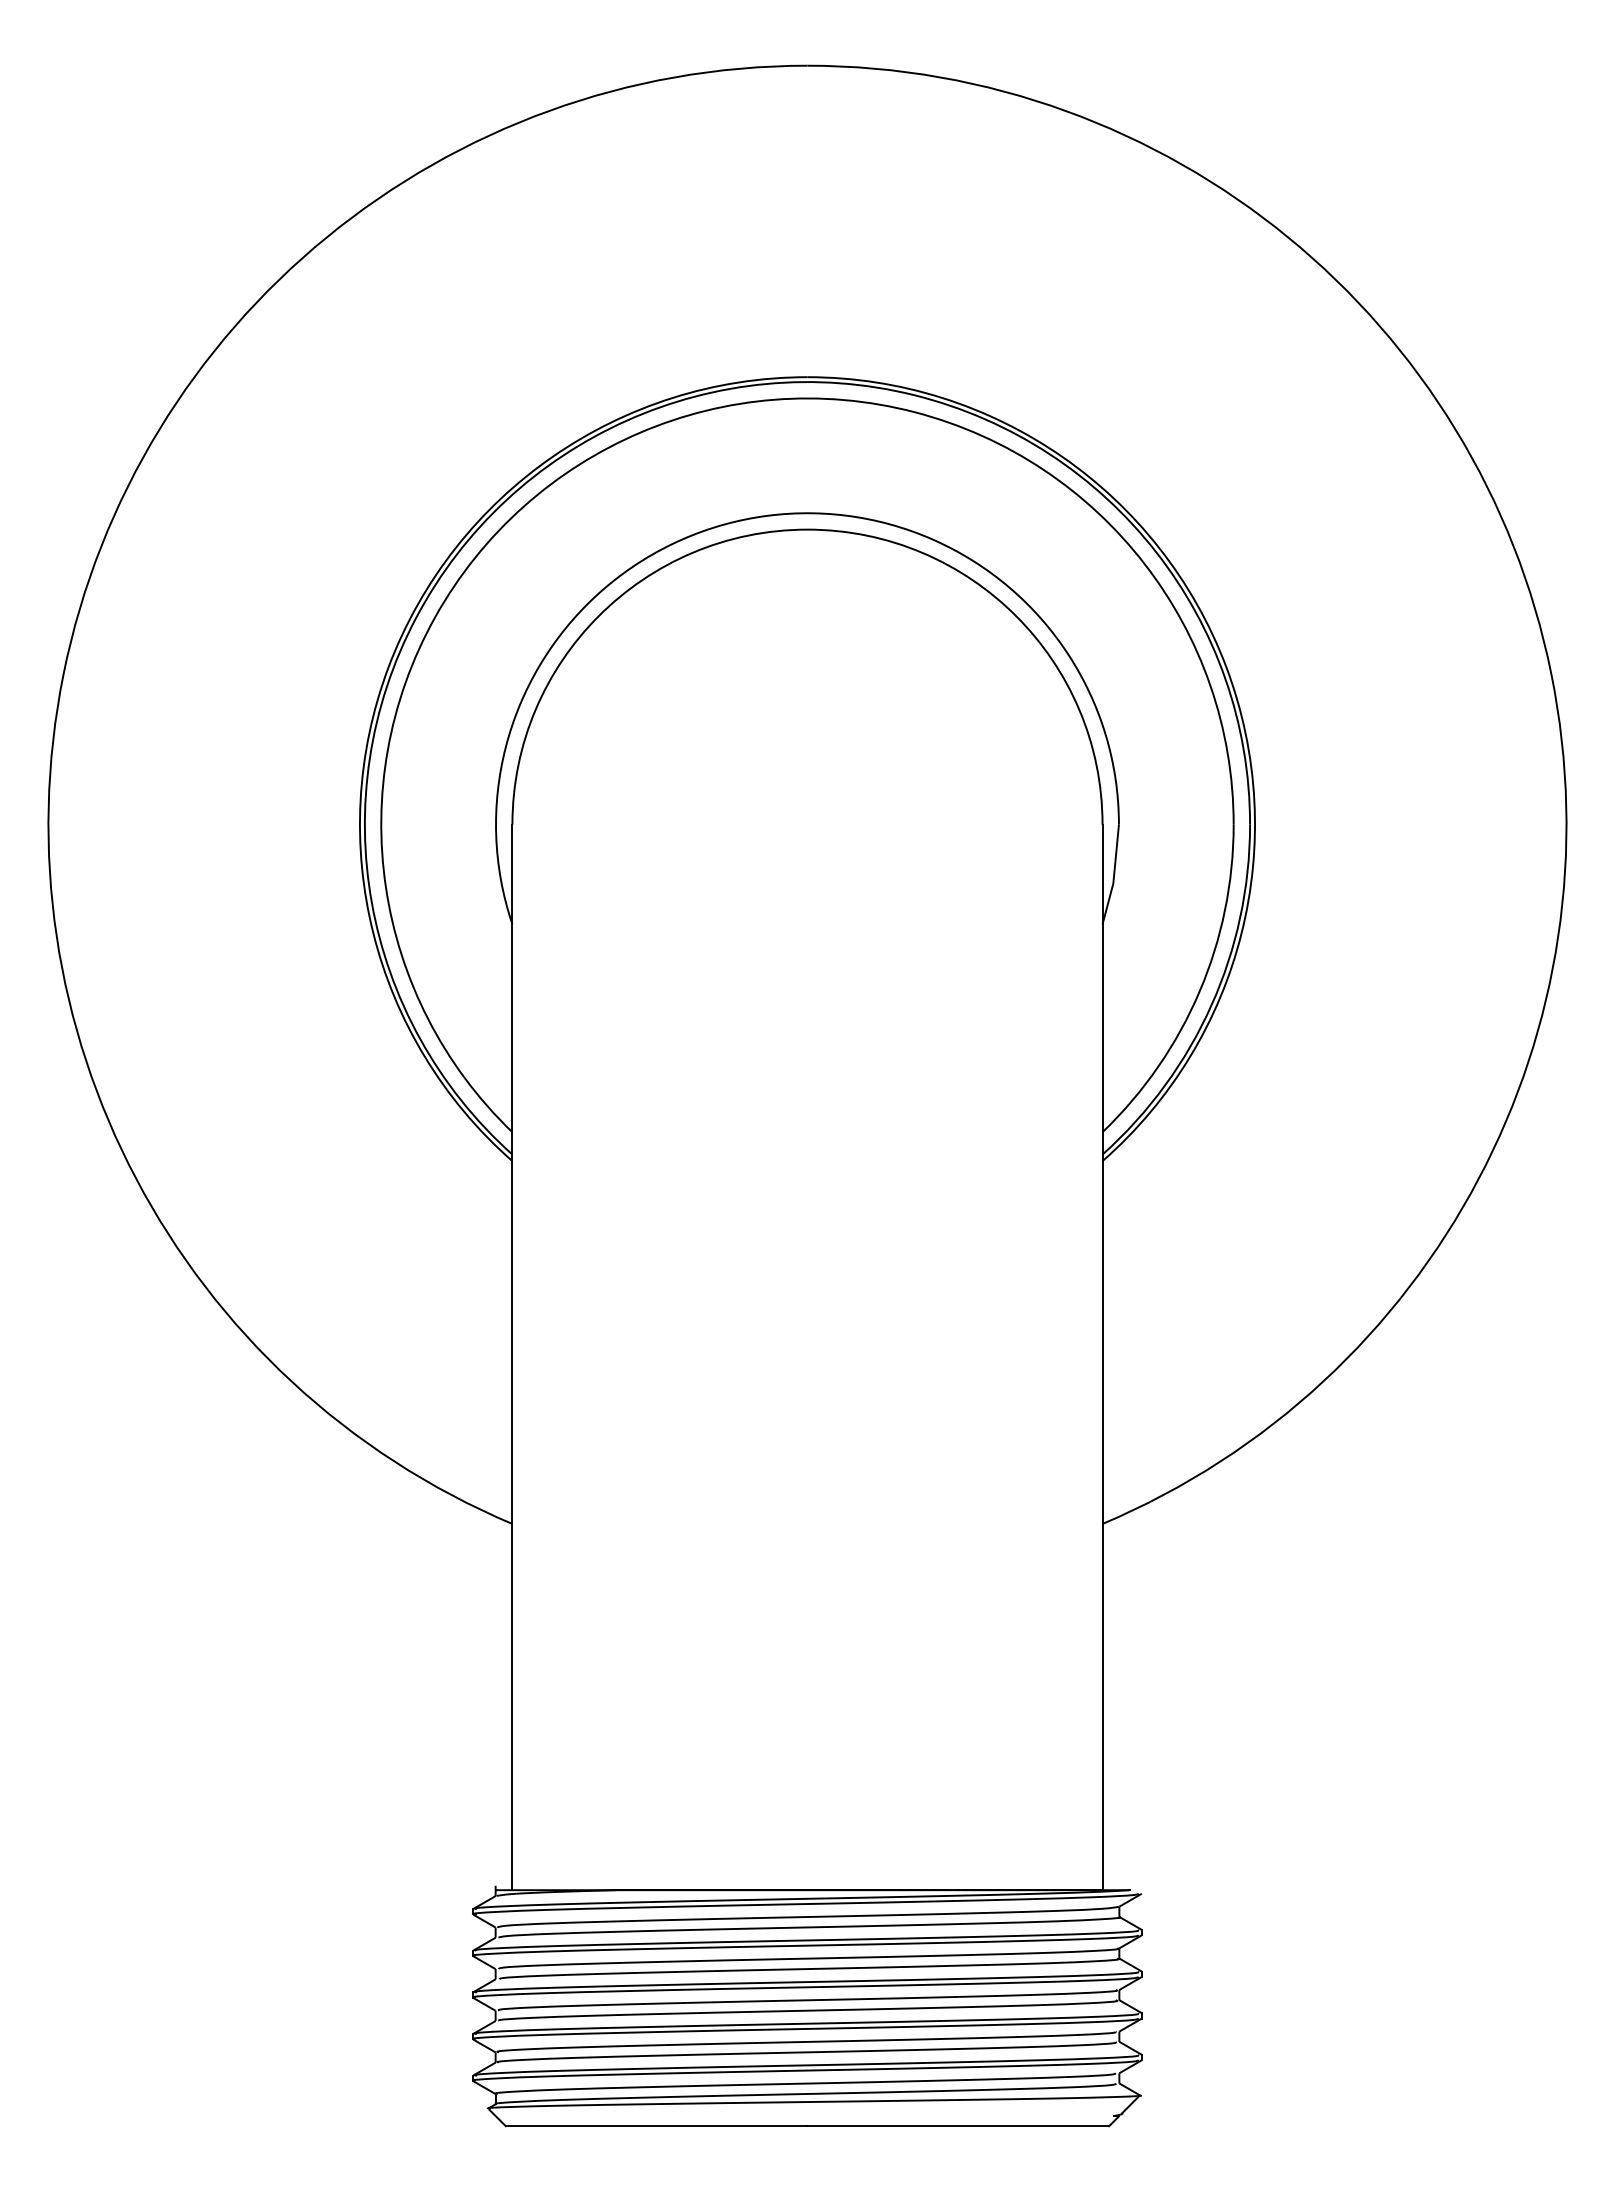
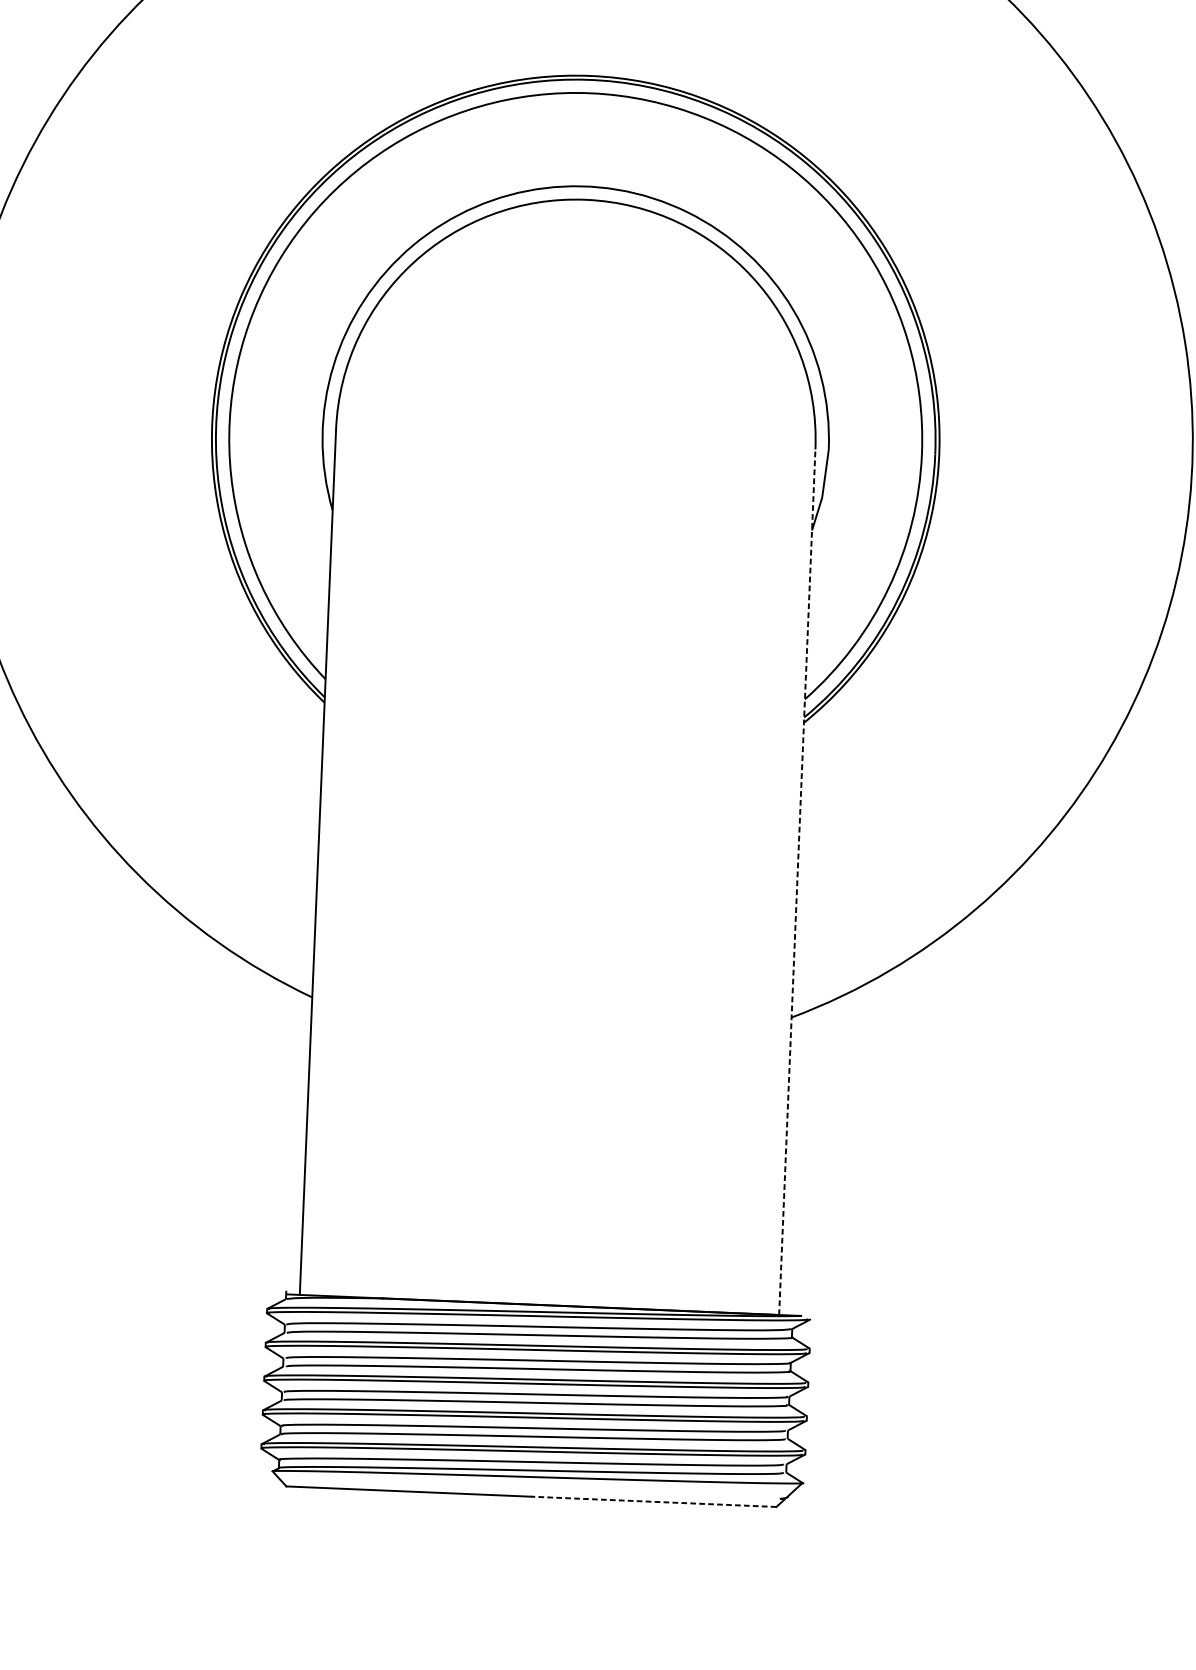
line: (1102, 1357) -> (797, 882), solid -> dashed
line: (958, 2126) -> (654, 1502), solid -> dashed

